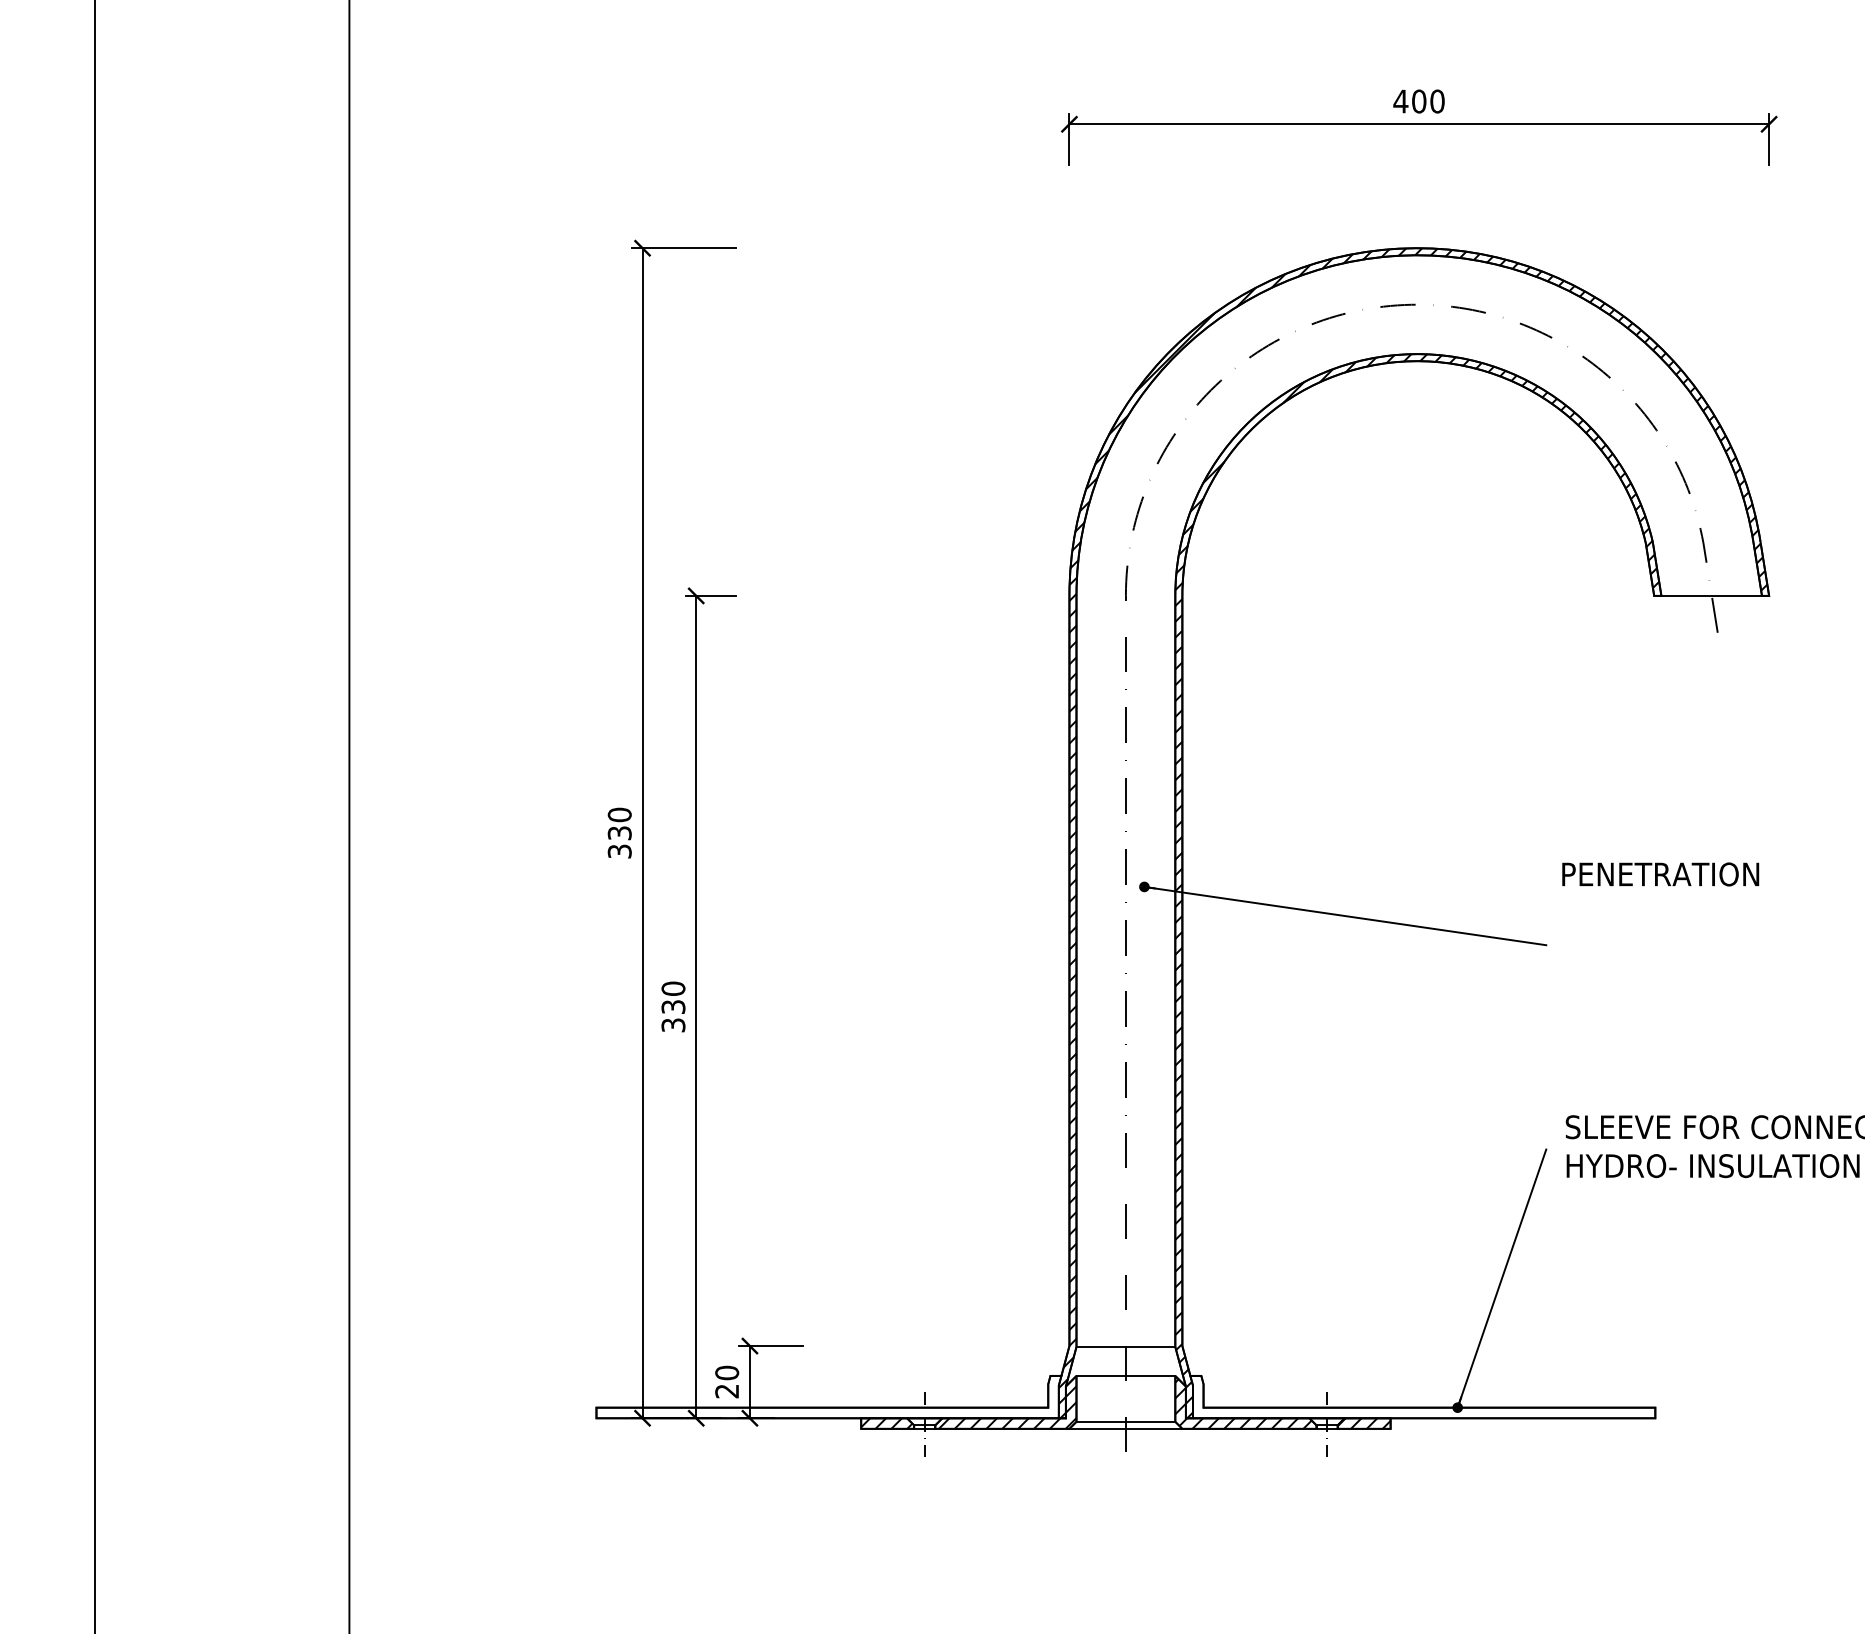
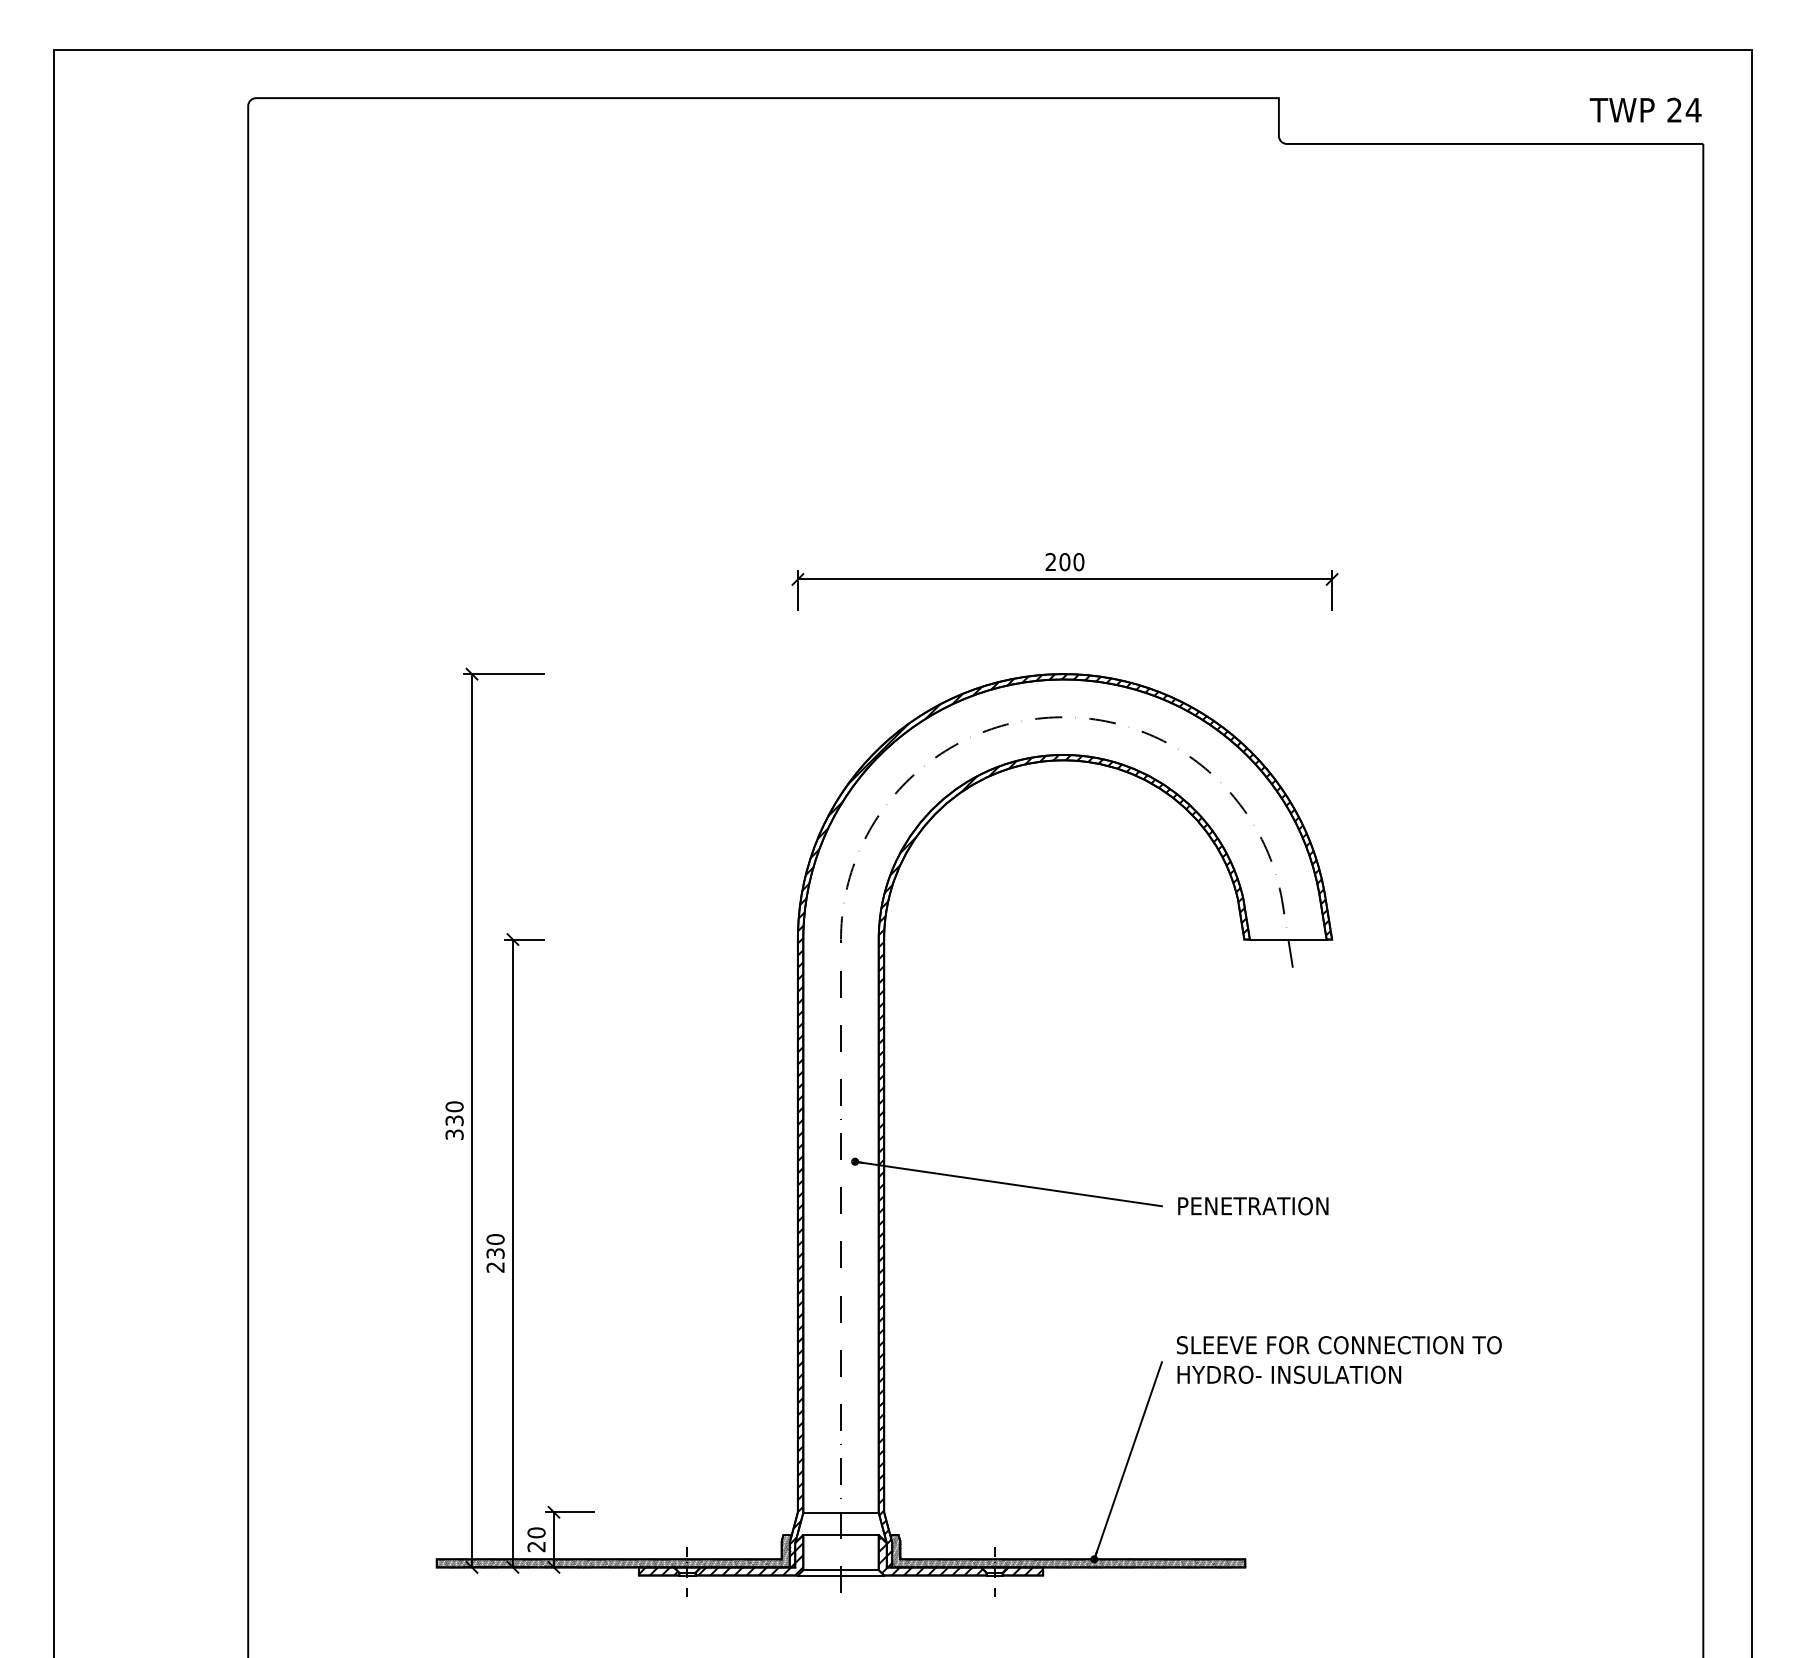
text: (1400, 100) -> (1050, 561), 400 -> 200
text: (1660, 874) -> (1253, 1206), moved
text: (673, 1025) -> (495, 1267), 330 -> 230
hatch: (829, 1397) -> (614, 1551), added
hatch: (1422, 1397) -> (1067, 1551), added

